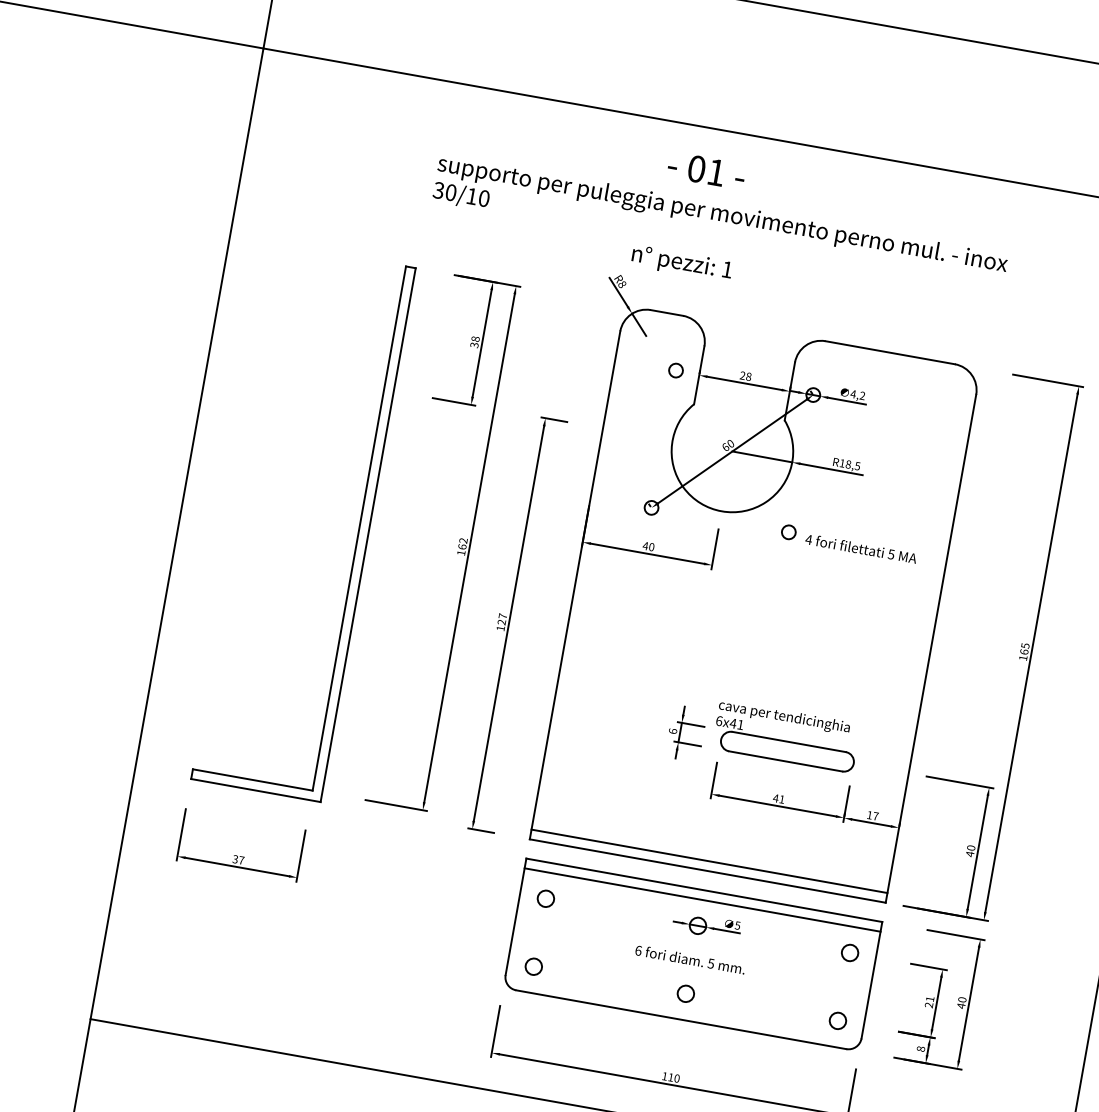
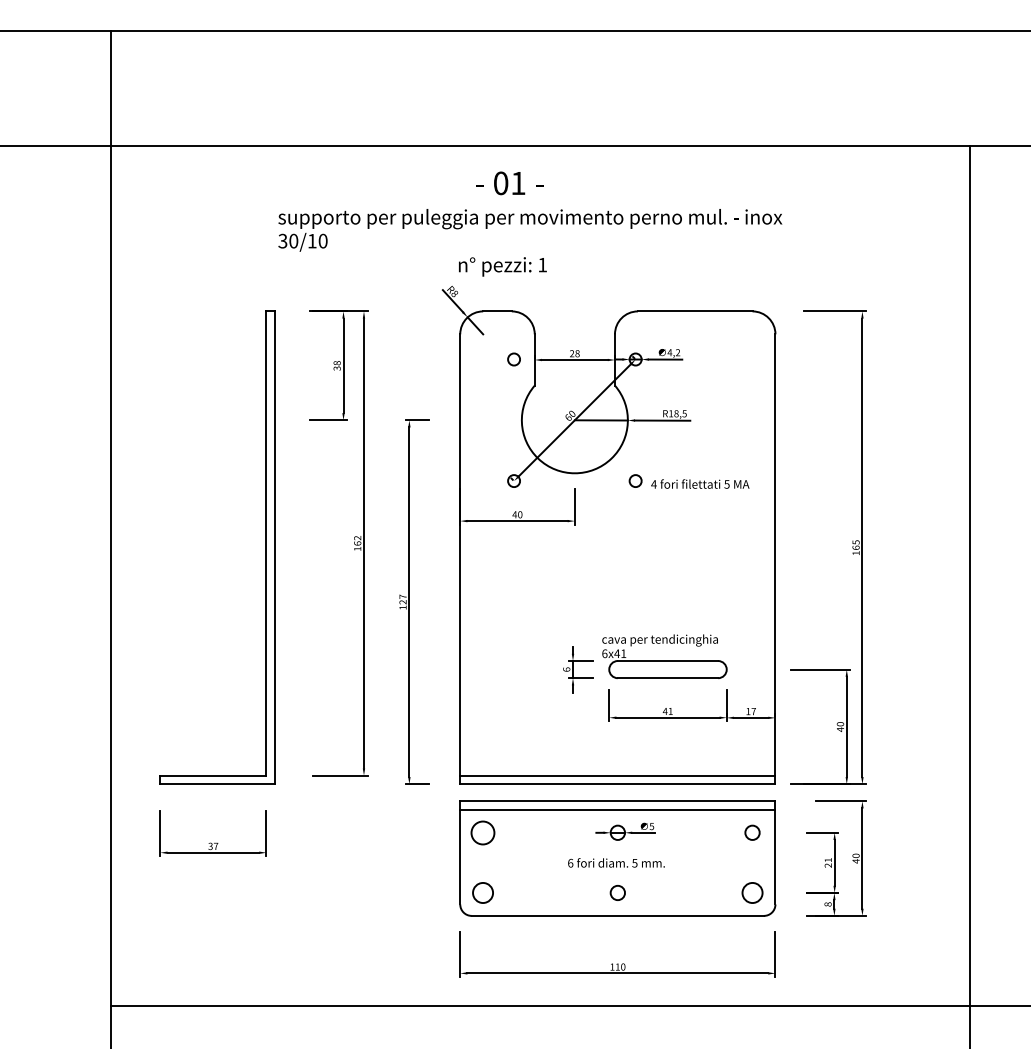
circle: (546, 898) -> (483, 832), size x1.6
circle: (534, 966) -> (483, 892), size x1.4
circle: (838, 1020) -> (752, 892), size x1.4

